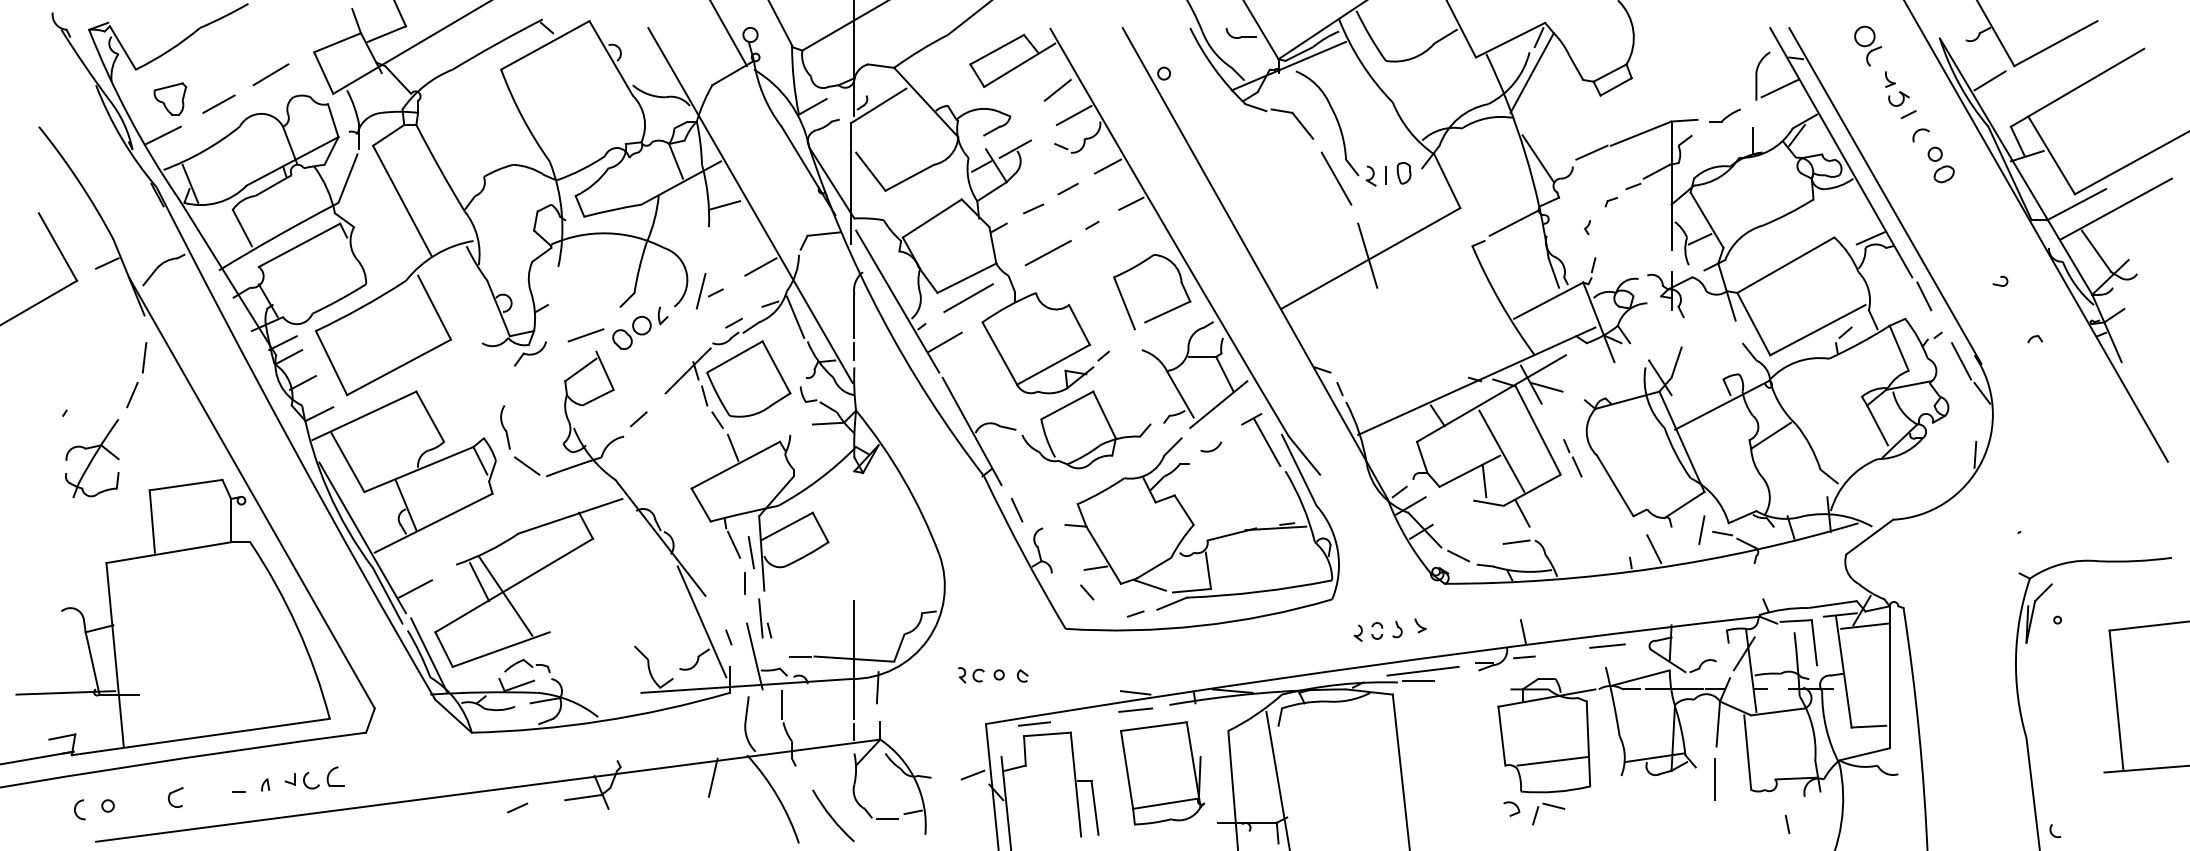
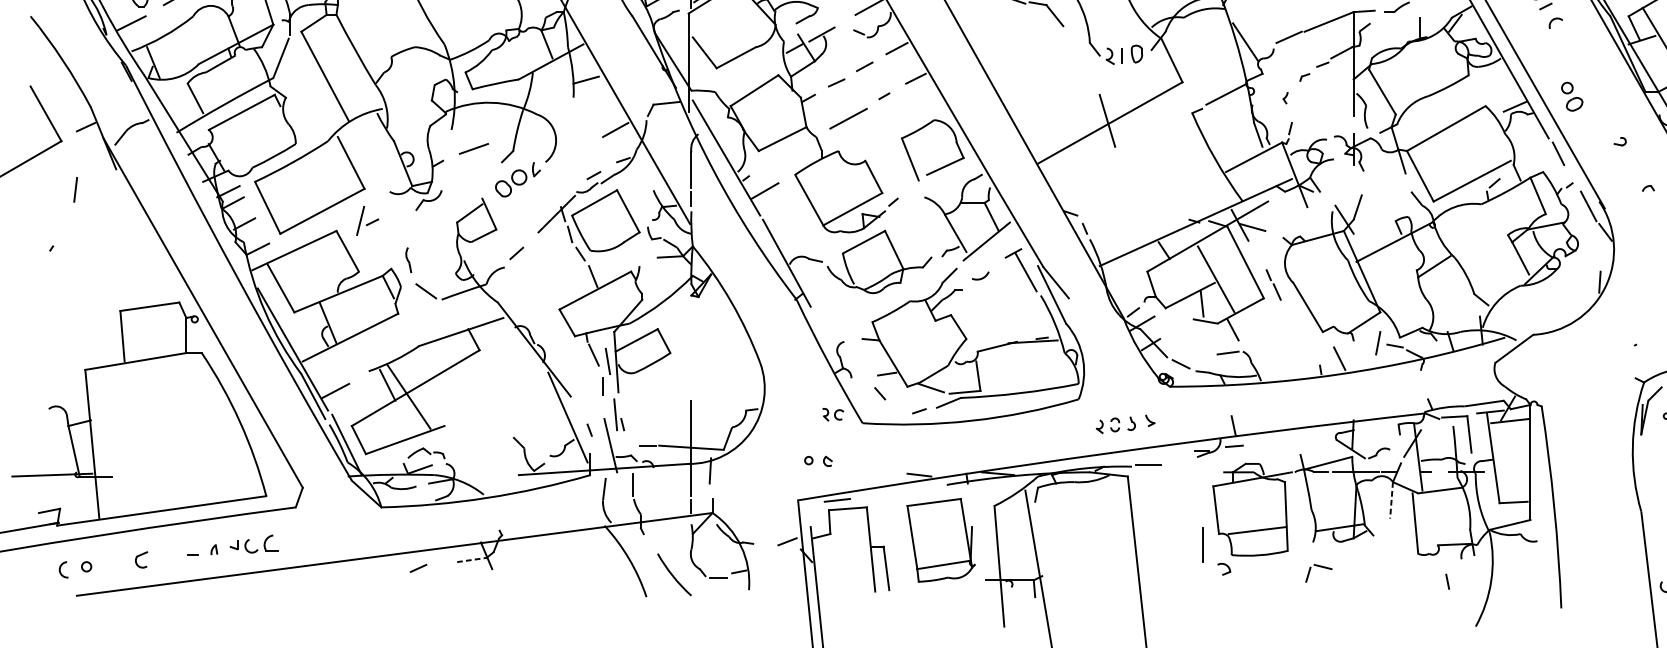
part: (1940, 164) -> (1571, 96), moved
line: (1336, 178) -> (1082, 58), removed
line: (1699, 239) -> (1376, 107), removed
part: (709, 291) -> (367, 221), moved
line: (968, 297) -> (783, 154), removed
line: (795, 316) -> (643, 170), removed
line: (585, 335) -> (473, 149), moved
line: (144, 357) -> (75, 189), moved
line: (132, 394) -> (106, 233), removed
part: (505, 427) -> (408, 260), size x0.7
part: (92, 458) -> (74, 285), removed
line: (1016, 509) -> (822, 326), removed
line: (1607, 645) -> (1301, 436), removed
line: (1422, 670) -> (1151, 456), removed
part: (971, 675) -> (833, 414), moved
line: (1135, 709) -> (919, 488), removed
line: (1718, 724) -> (1391, 500), solid -> dashed
line: (712, 777) -> (576, 543), removed
line: (1714, 779) -> (1202, 545), moved
line: (583, 797) -> (471, 559), solid -> dashed
part: (1549, 806) -> (1319, 567), moved

